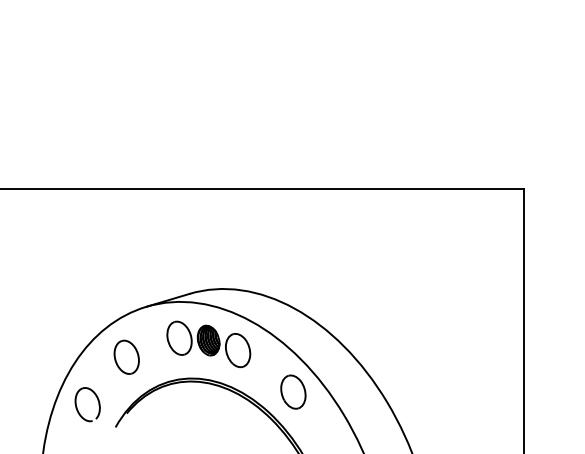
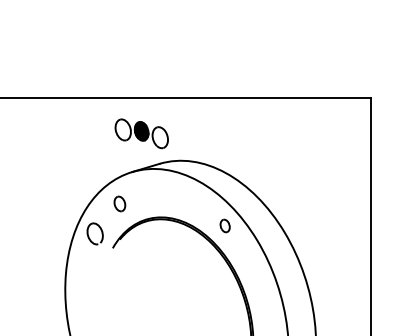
part: (208, 343) -> (141, 133), moved
part: (126, 356) -> (119, 203), size x0.7
part: (292, 391) -> (224, 225), size x0.6

